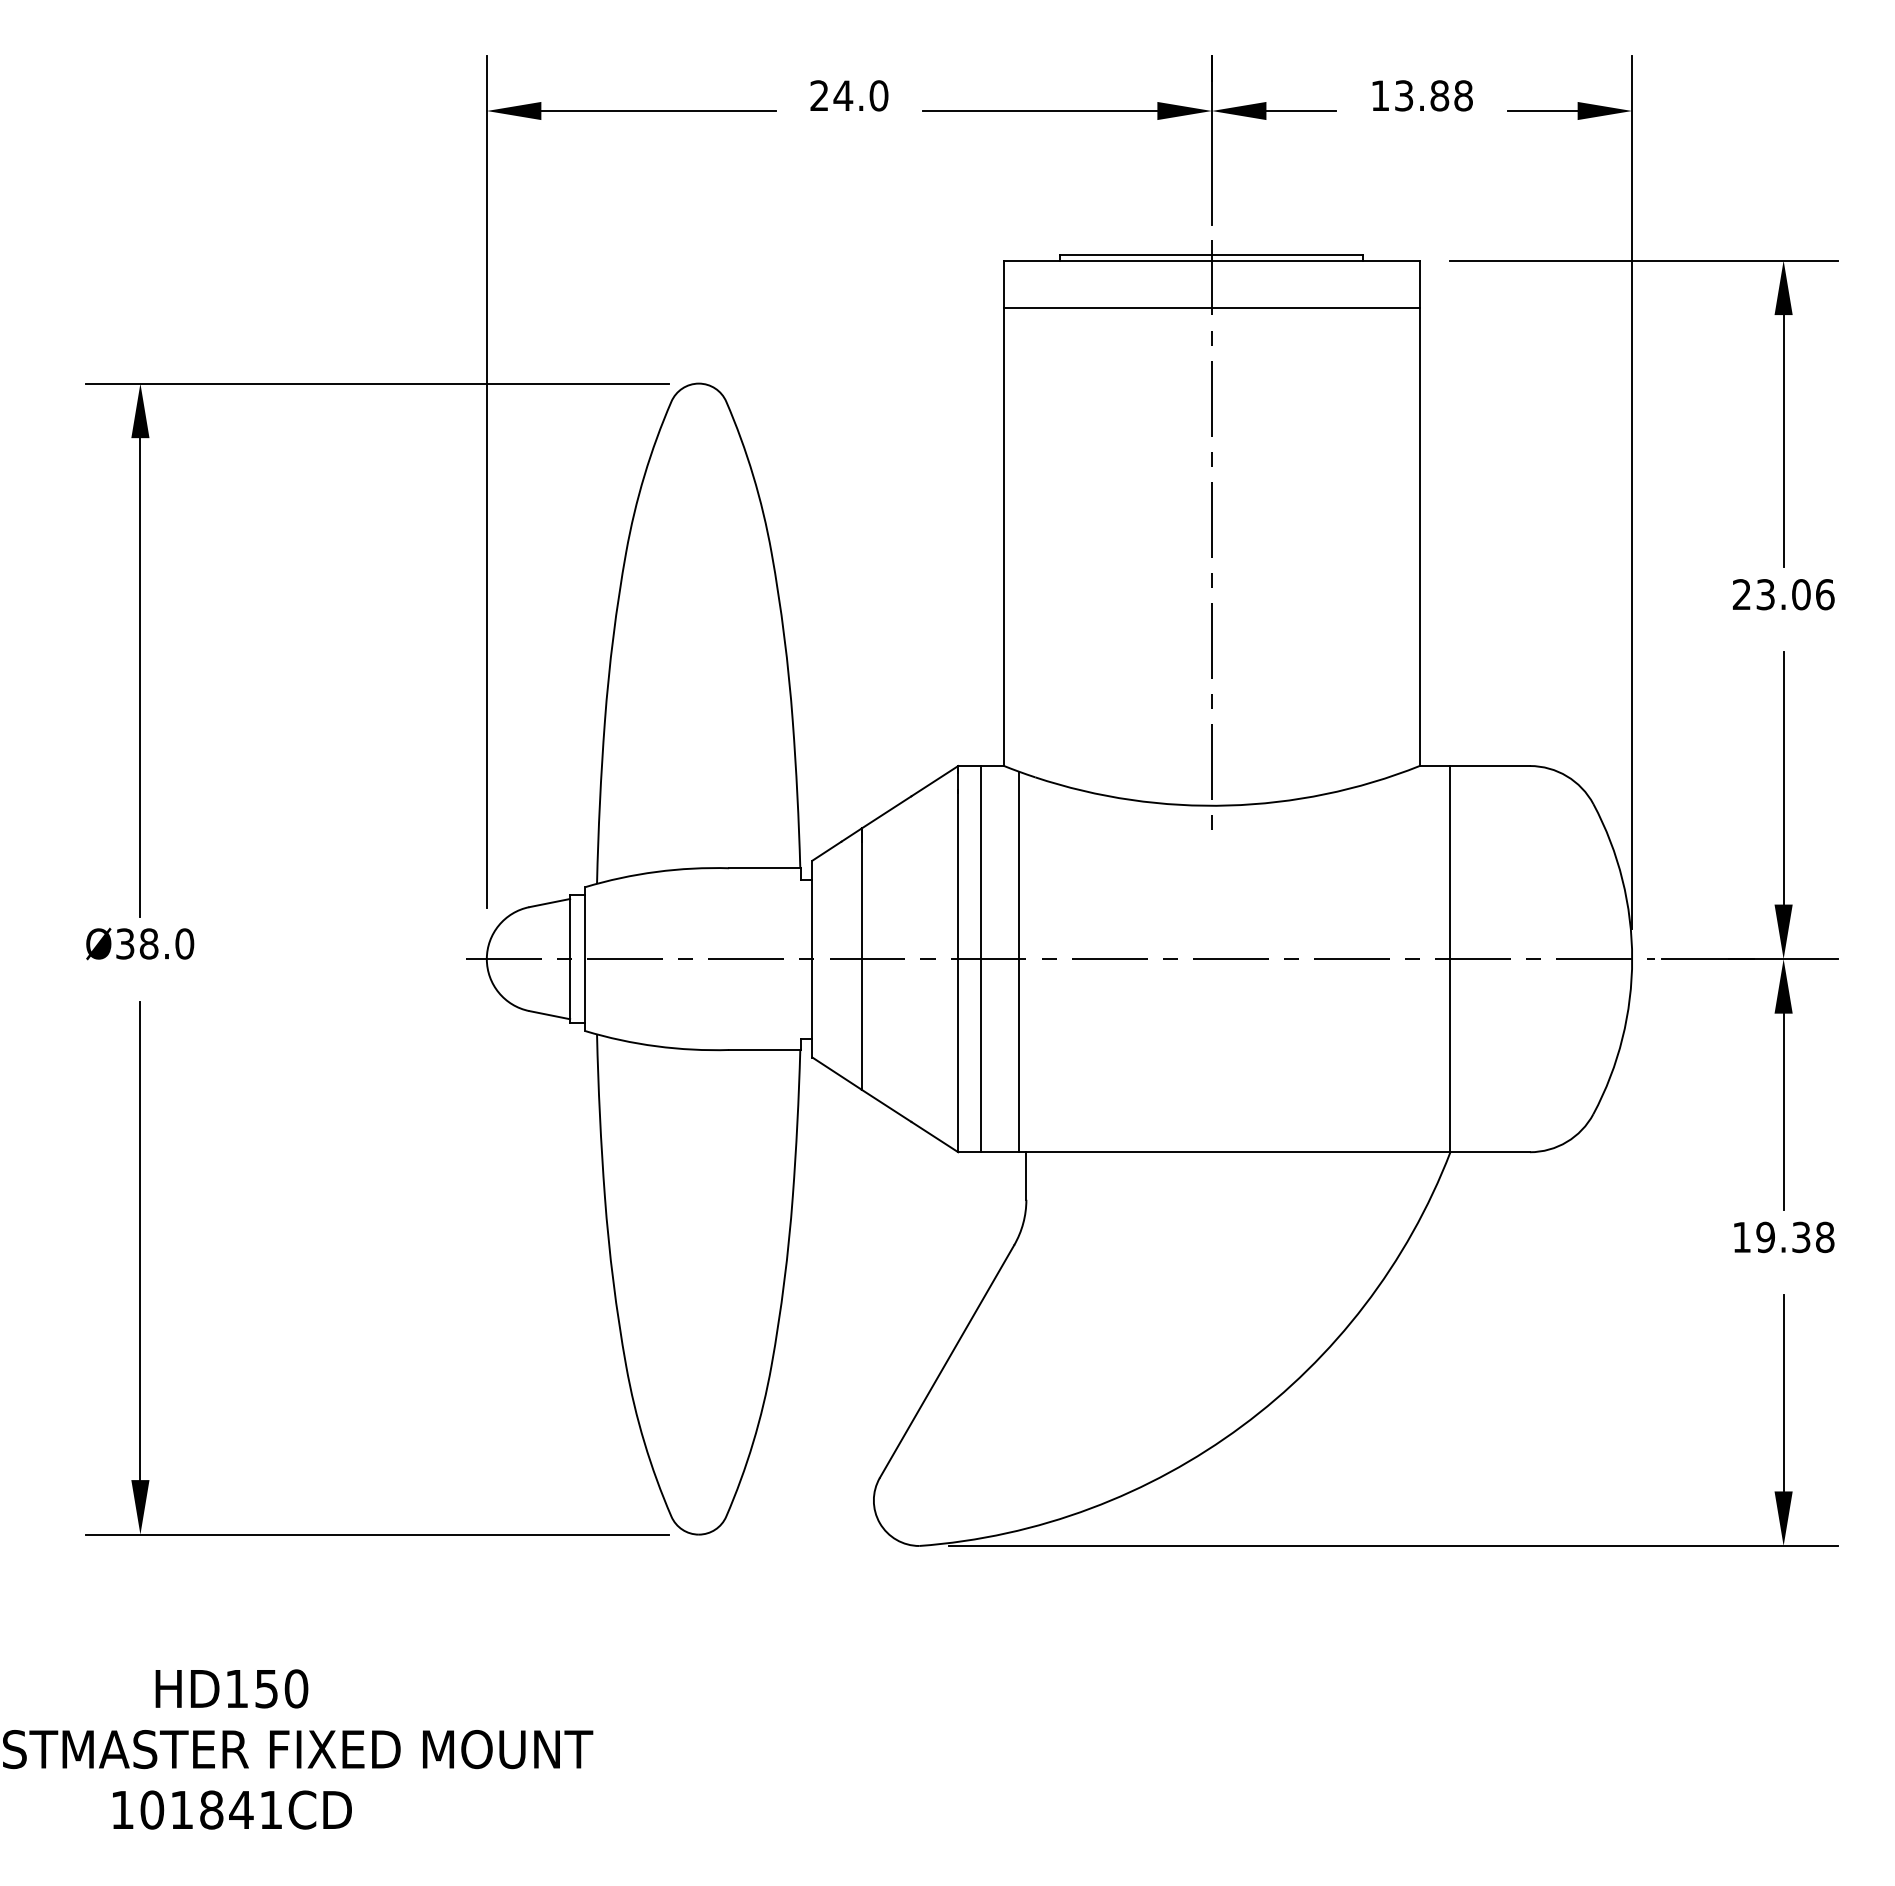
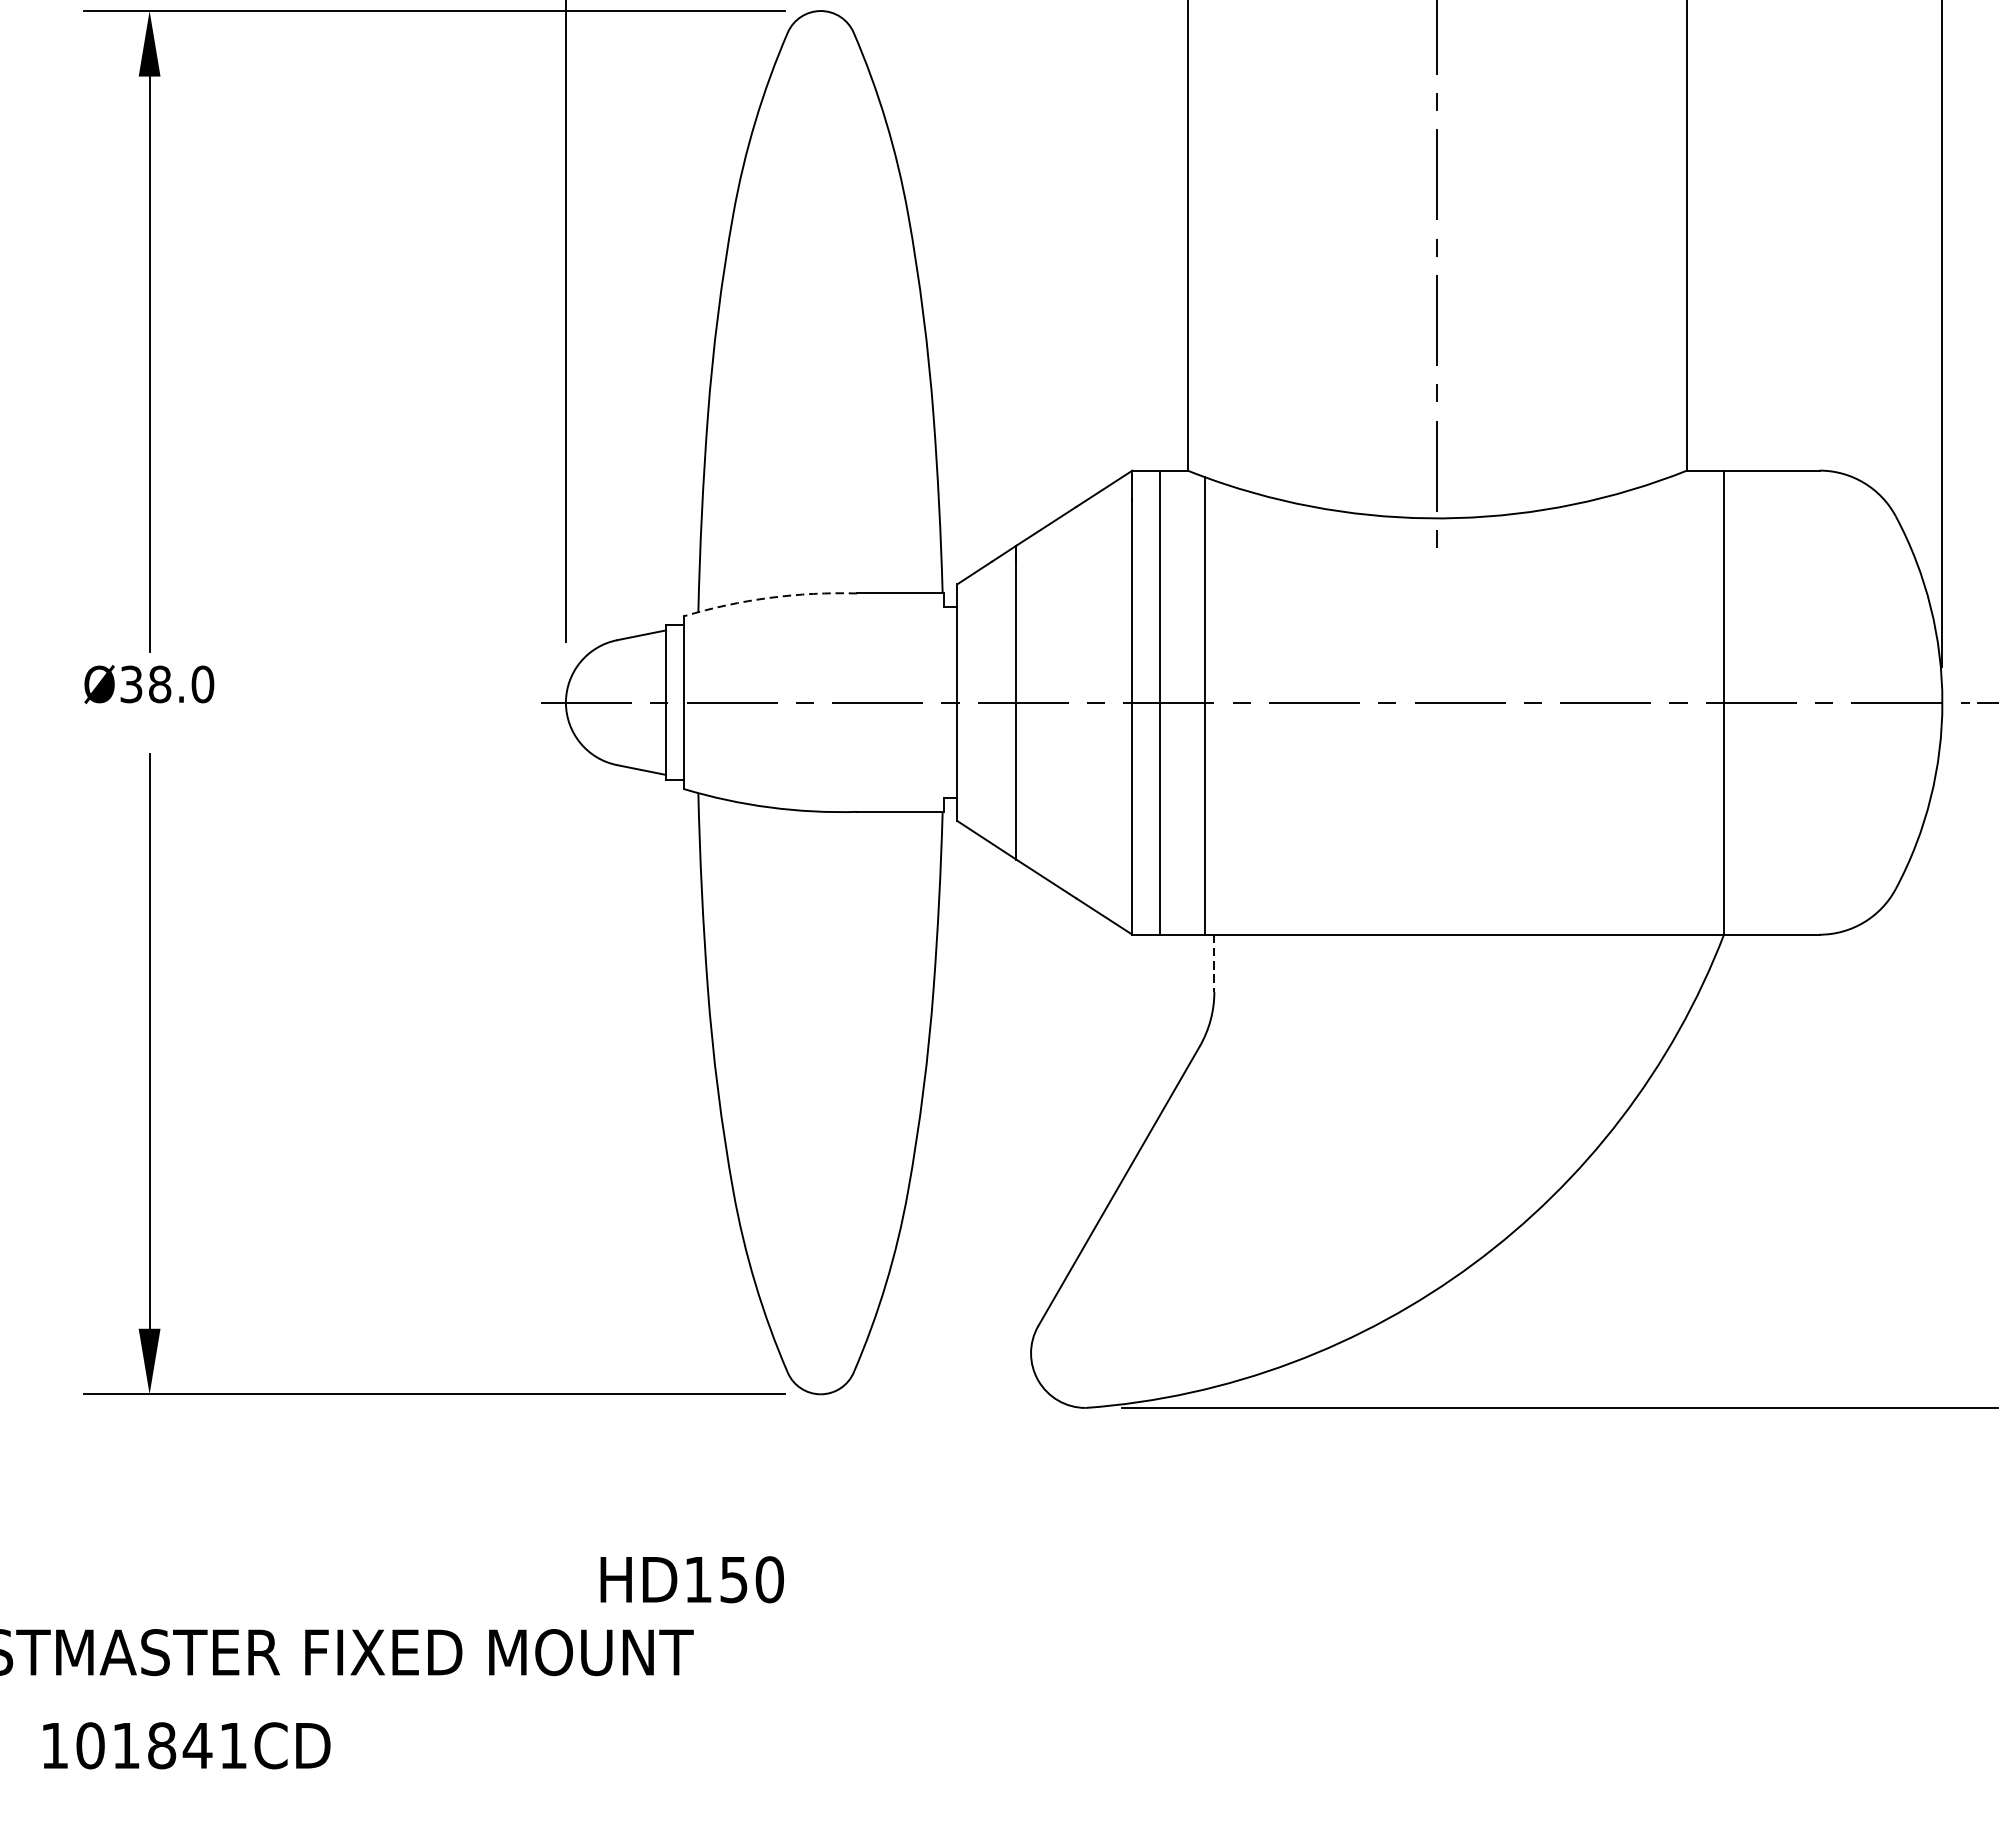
arc: (656, 871) -> (769, 597), solid -> dashed
line: (1026, 1176) -> (1214, 963), solid -> dashed
text: (231, 1688) -> (691, 1579), moved
text: (232, 1809) -> (186, 1745), moved

